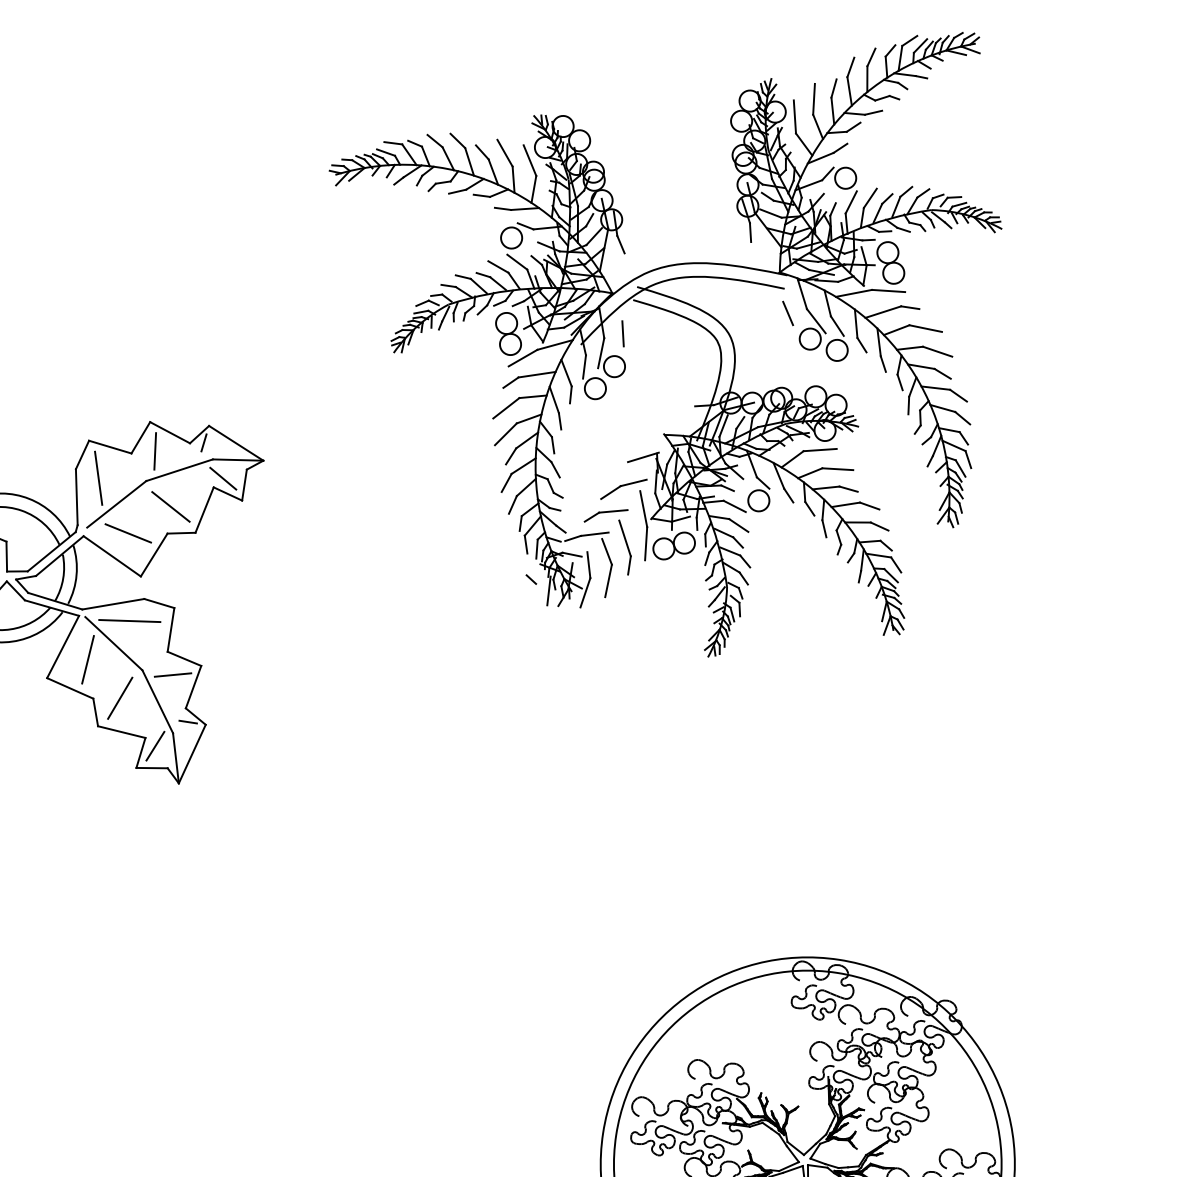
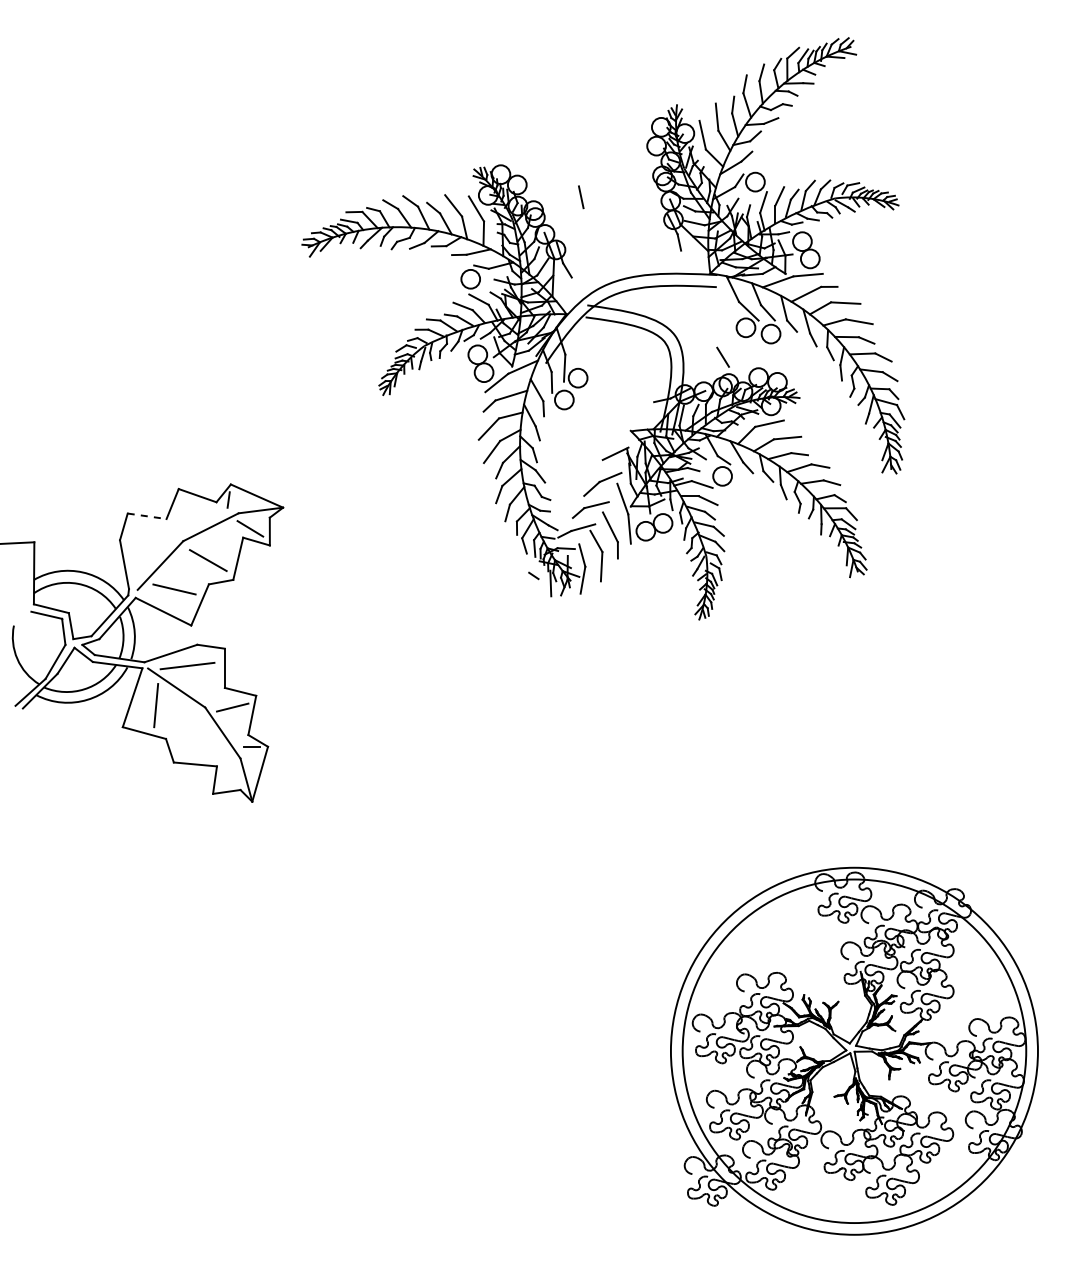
line: (787, 312) -> (722, 356), moved
line: (623, 334) -> (581, 197), moved
line: (110, 447) -> (147, 516), solid -> dashed
line: (154, 450) -> (186, 513), removed
line: (98, 477) -> (140, 544), removed
line: (120, 697) -> (189, 734), removed
line: (155, 746) -> (226, 772), removed

